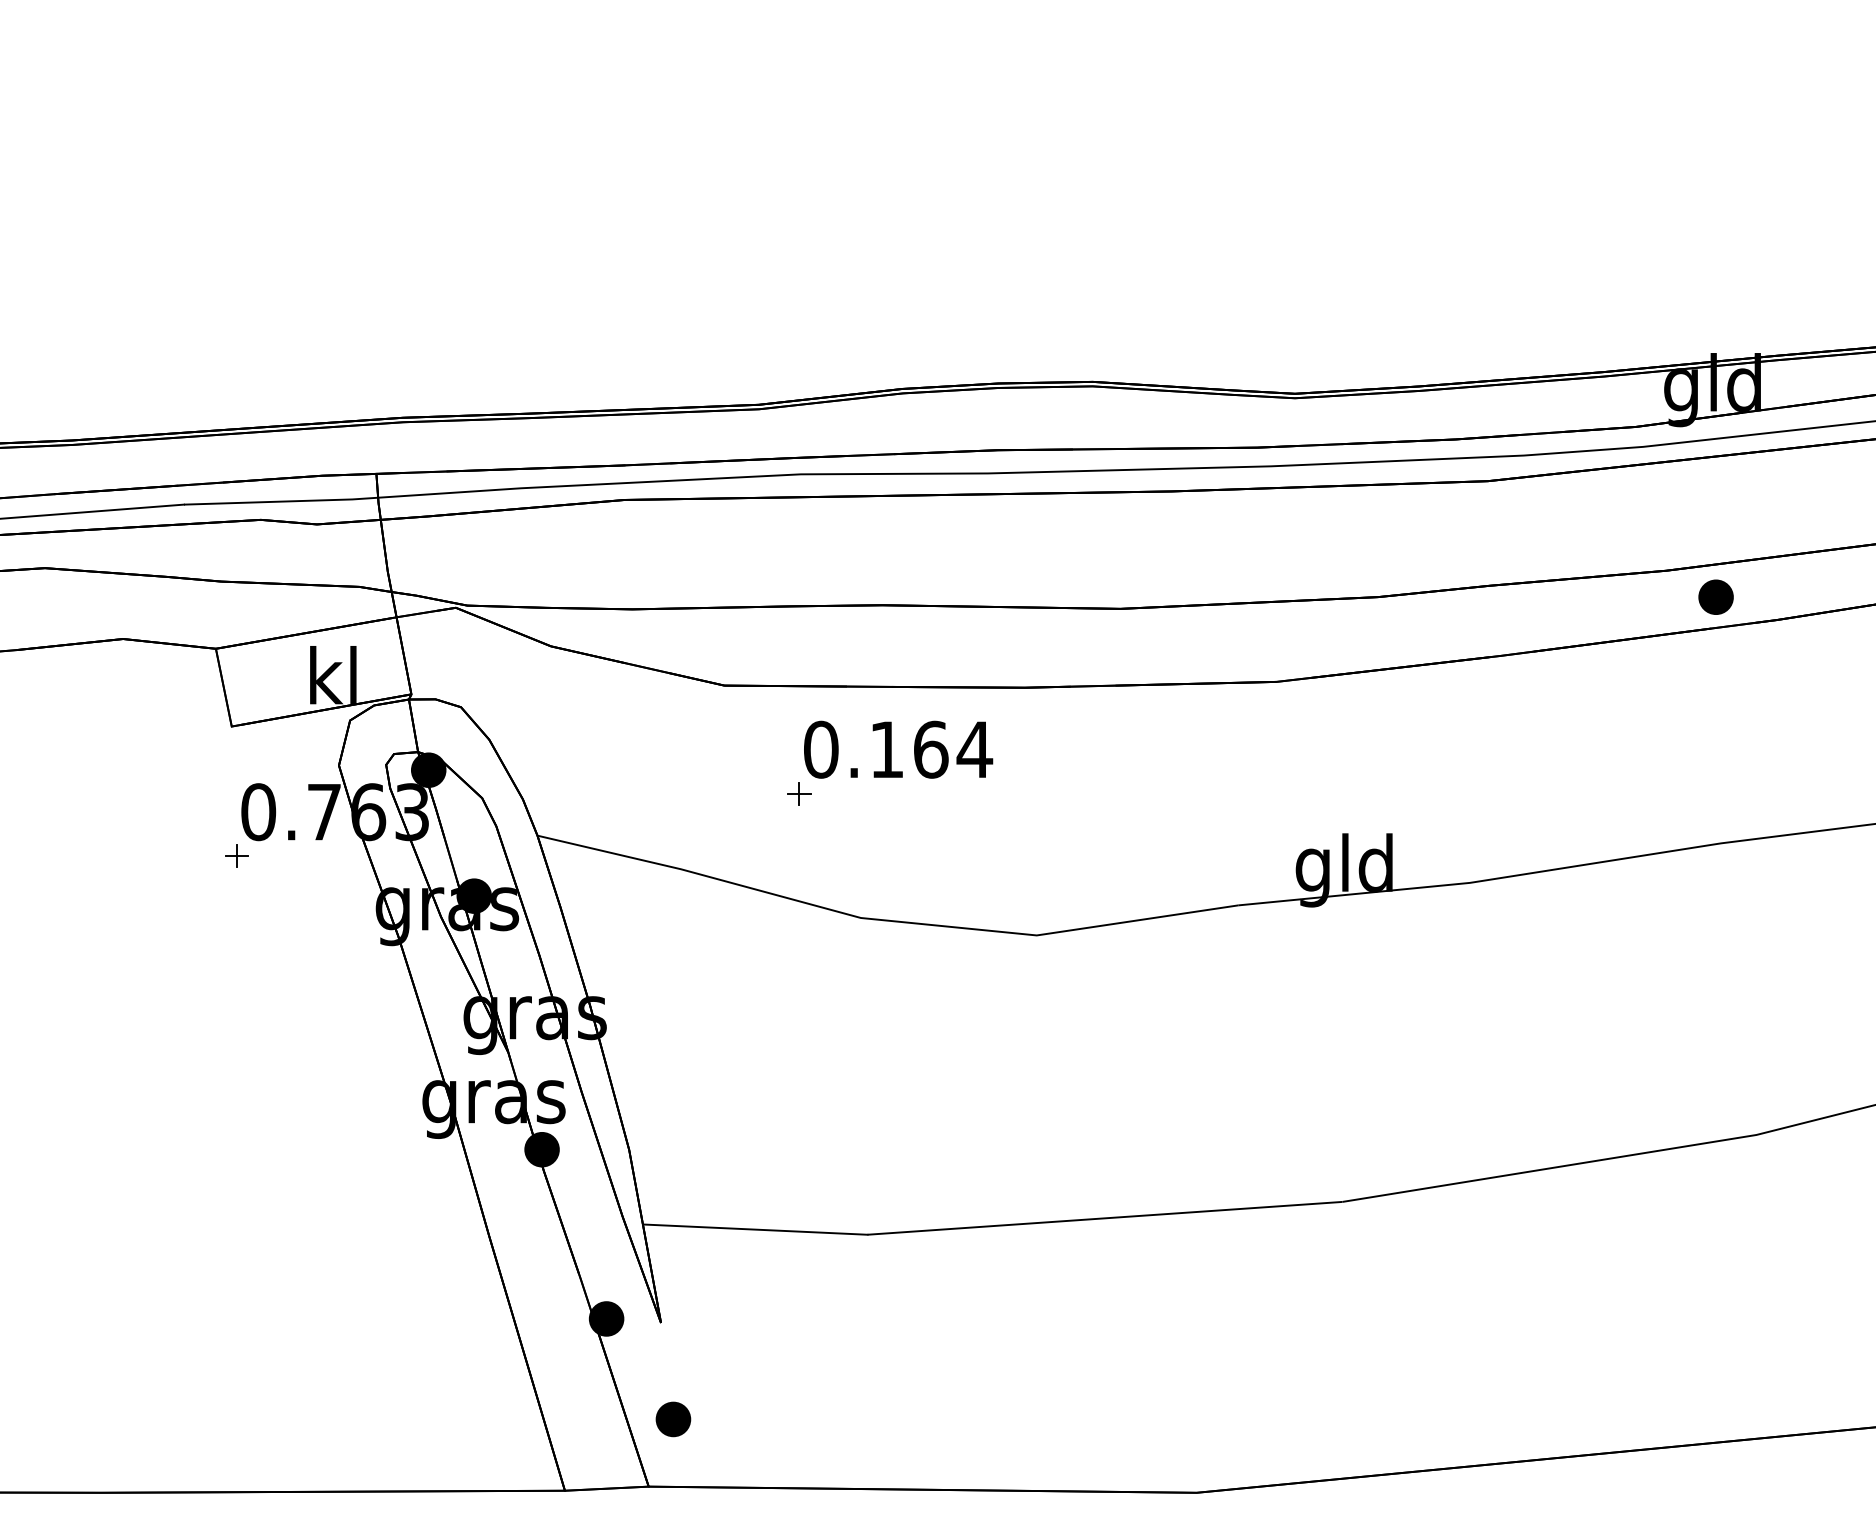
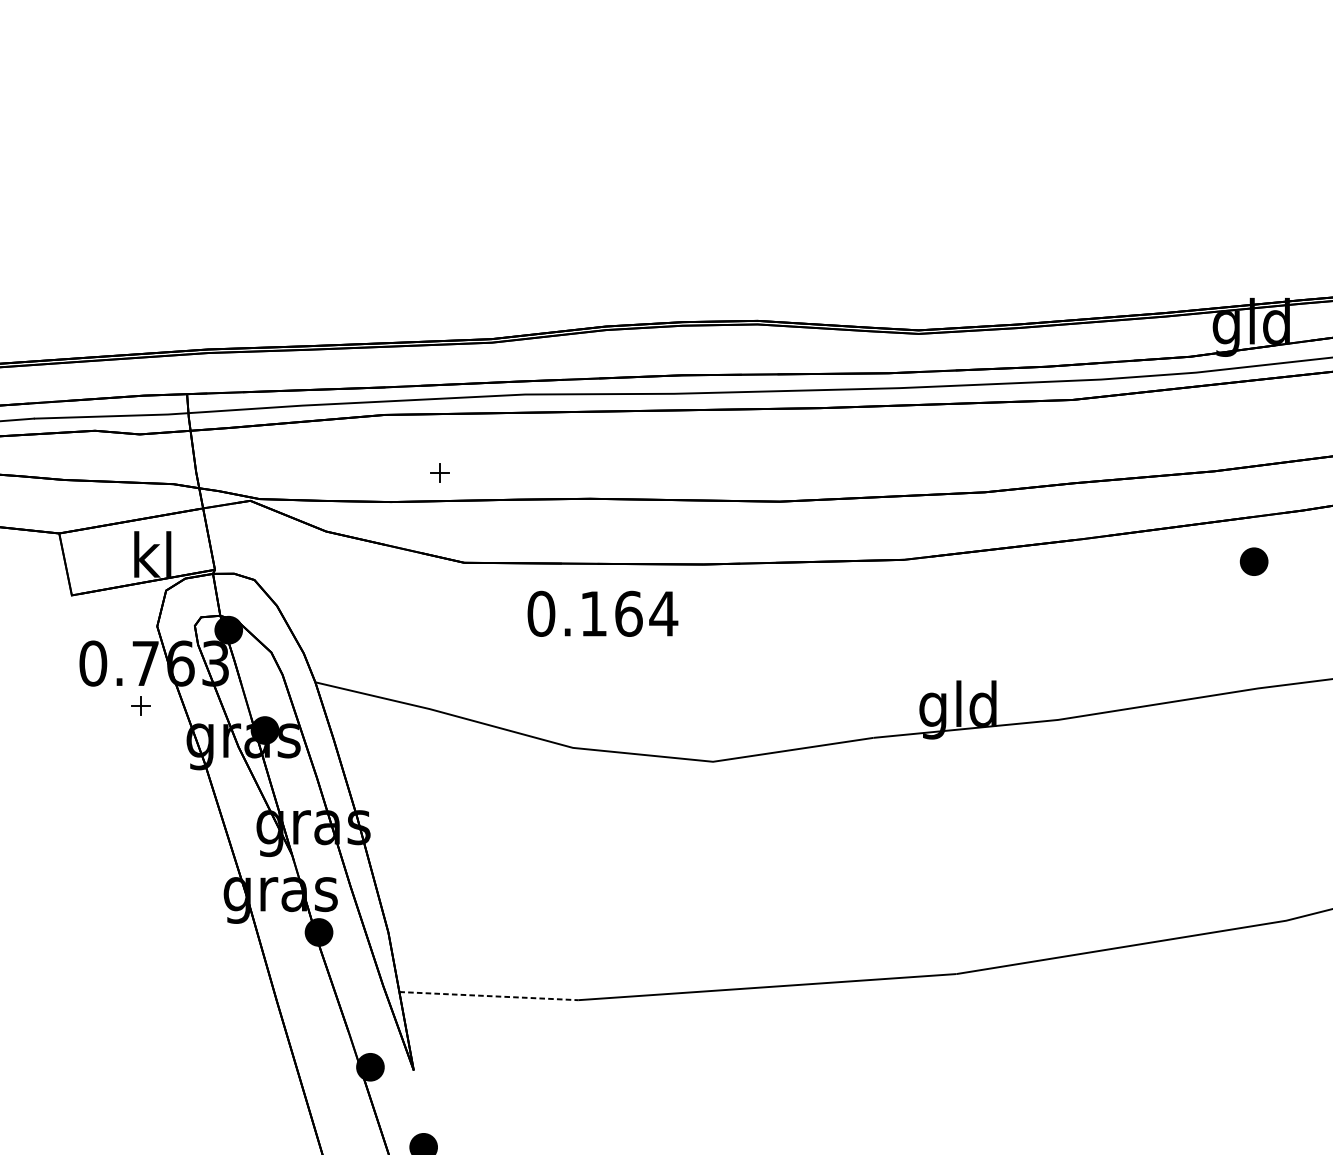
part: (1715, 596) -> (1253, 561), moved
part: (799, 793) -> (440, 472), moved
part: (236, 855) -> (140, 705), moved
line: (755, 1229) -> (489, 996), solid -> dashed

